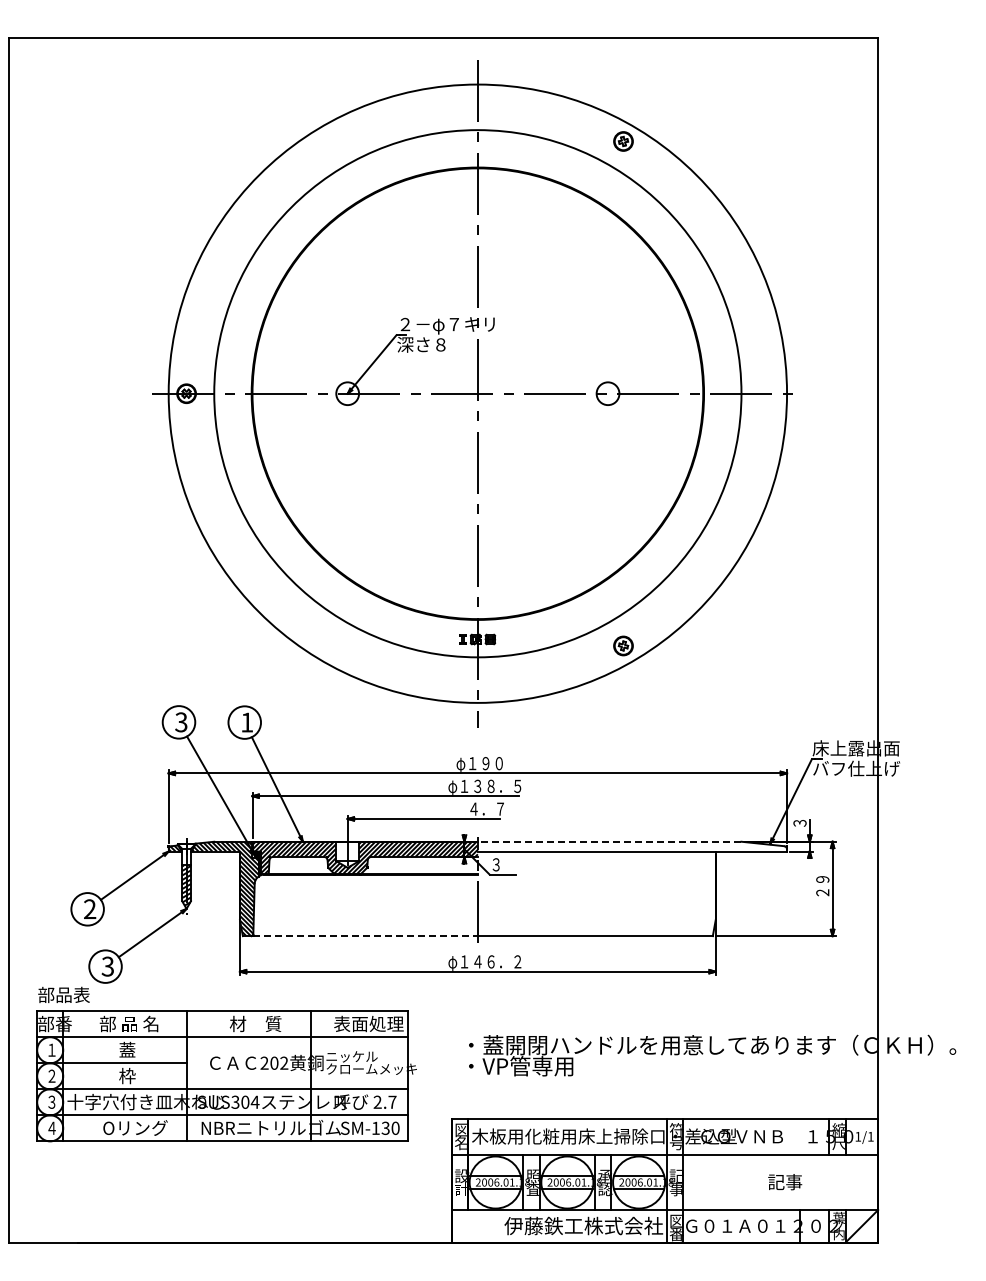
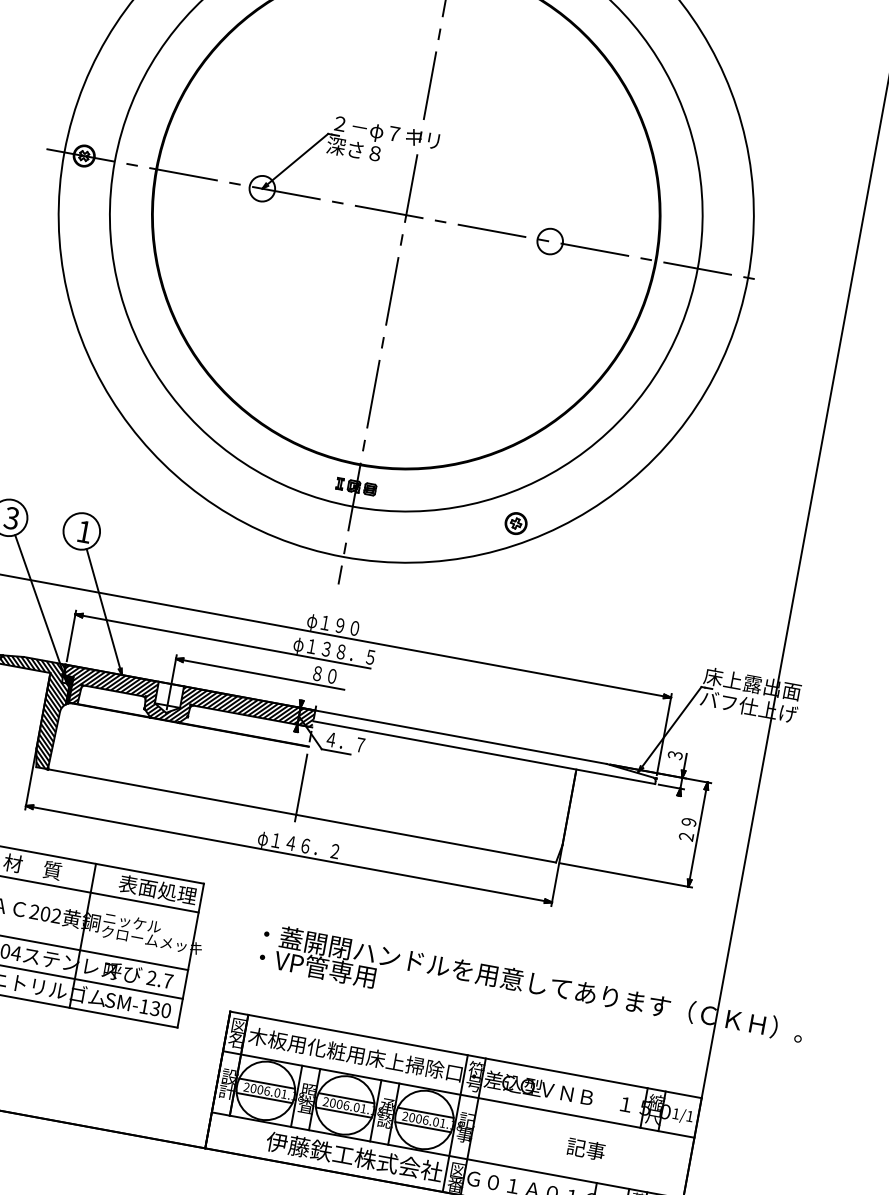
text: (486, 808) -> (331, 675), ４．７ -> ８０
line: (609, 841) -> (460, 736), dashed -> solid
text: (509, 864) -> (345, 742), ３ -> ４．７
line: (366, 936) -> (173, 792), dashed -> solid

